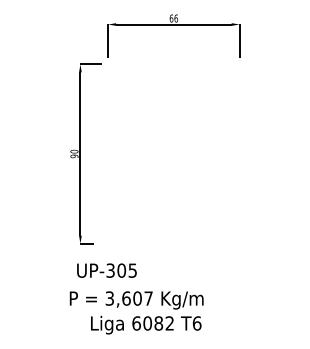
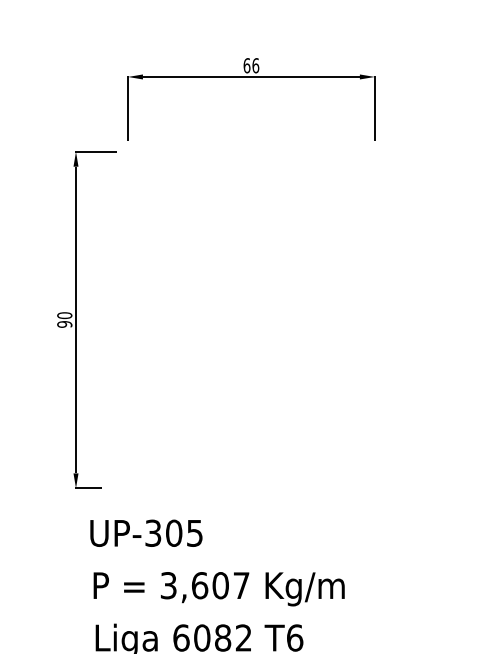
text: (106, 270) -> (145, 532), moved
text: (136, 300) -> (218, 589), moved

